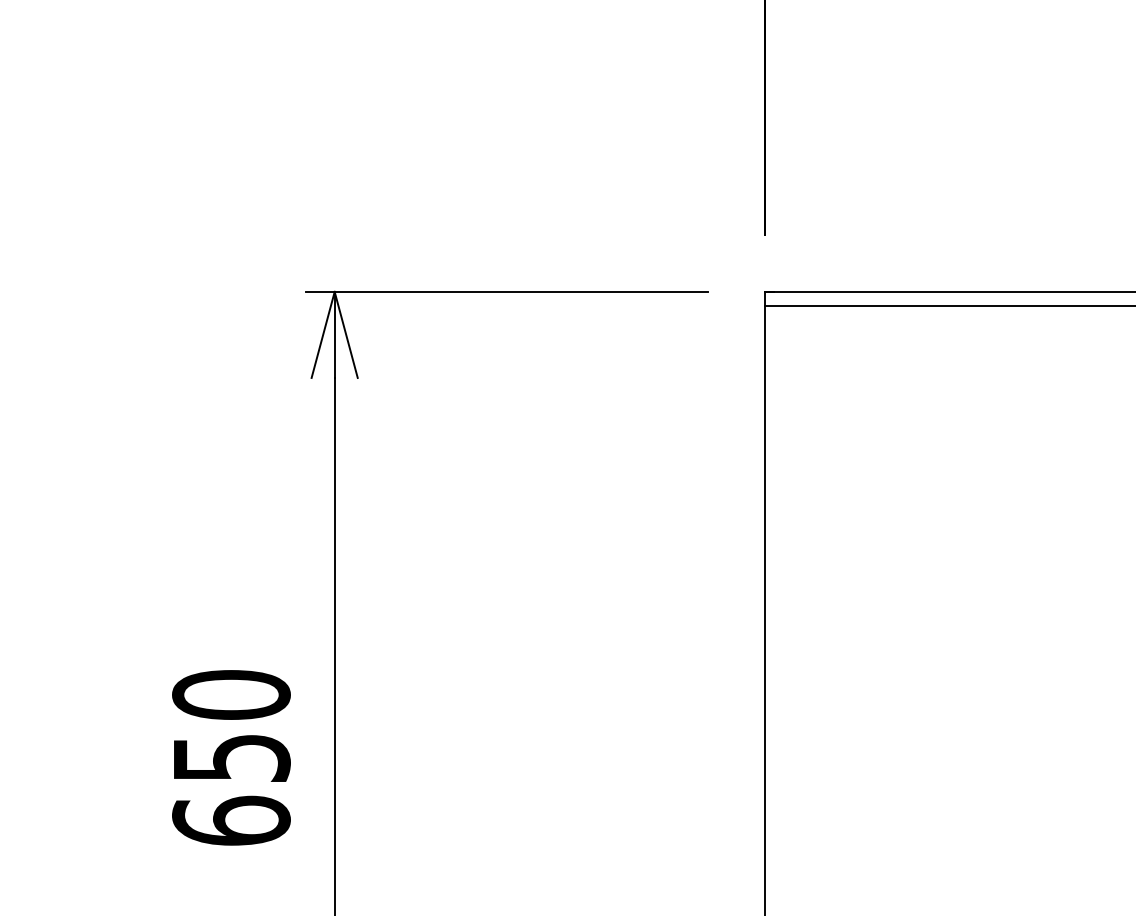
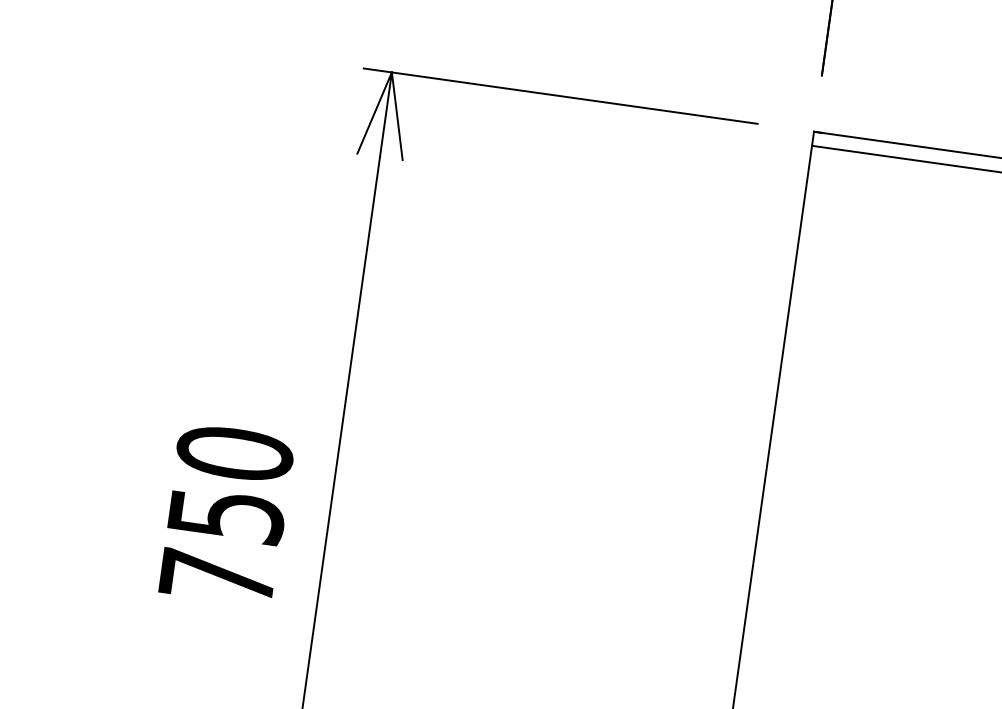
text: (231, 820) -> (217, 576), 650 -> 750

